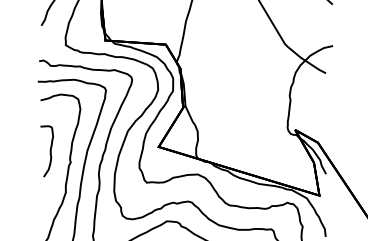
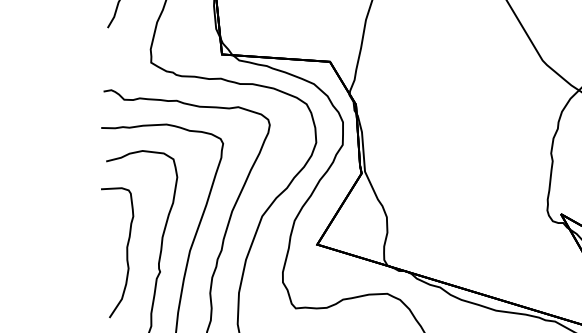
part: (46, 151) -> (116, 252), size x1.43

